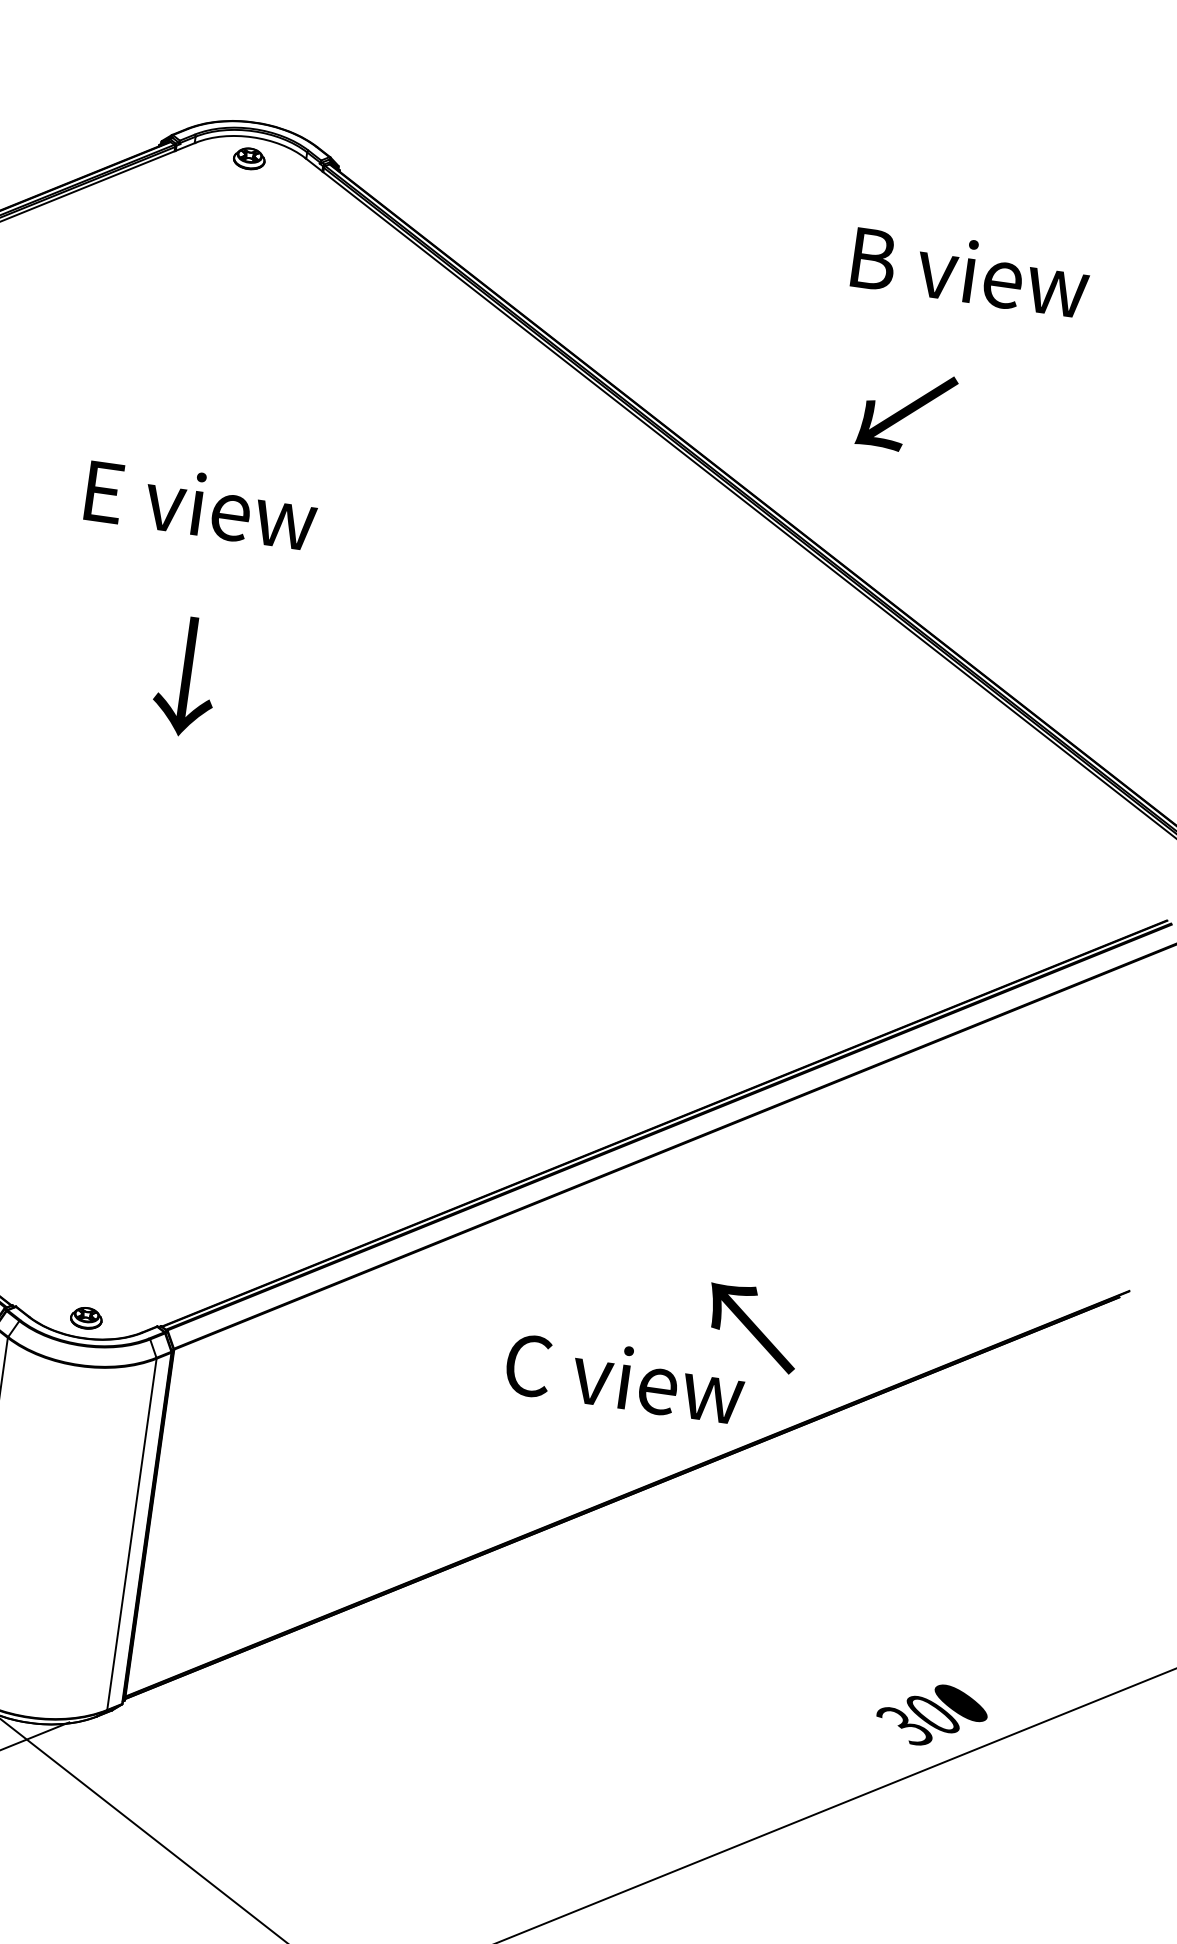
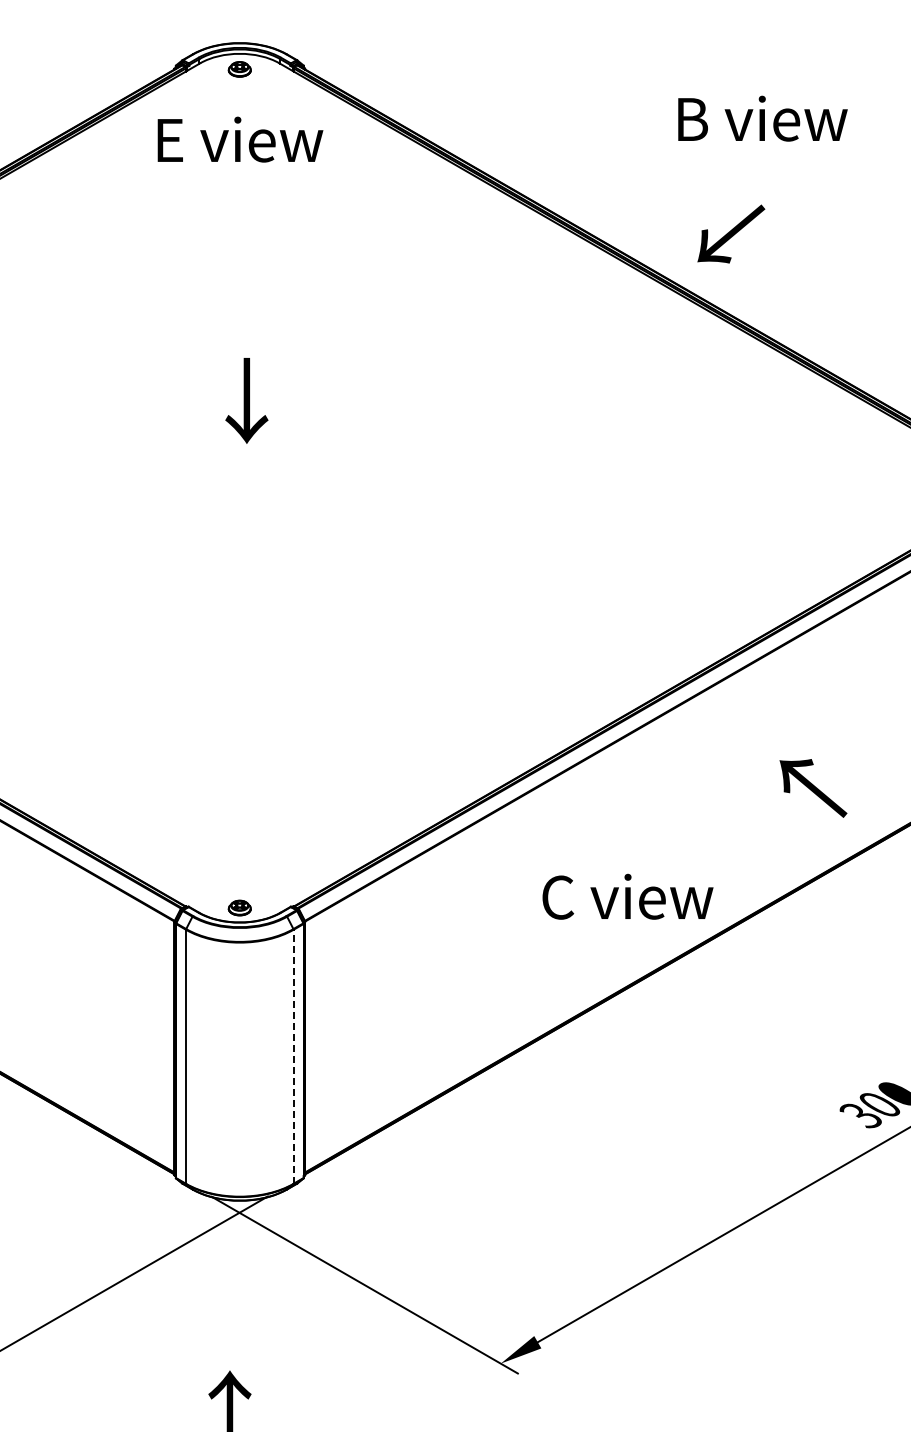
text: (970, 271) -> (762, 118), moved
text: (907, 410) -> (731, 233), moved
text: (201, 504) -> (240, 139), moved
text: (186, 675) -> (246, 400), moved
text: (752, 1327) -> (813, 788), moved
line: (131, 1533) -> (293, 1056), solid -> dashed

